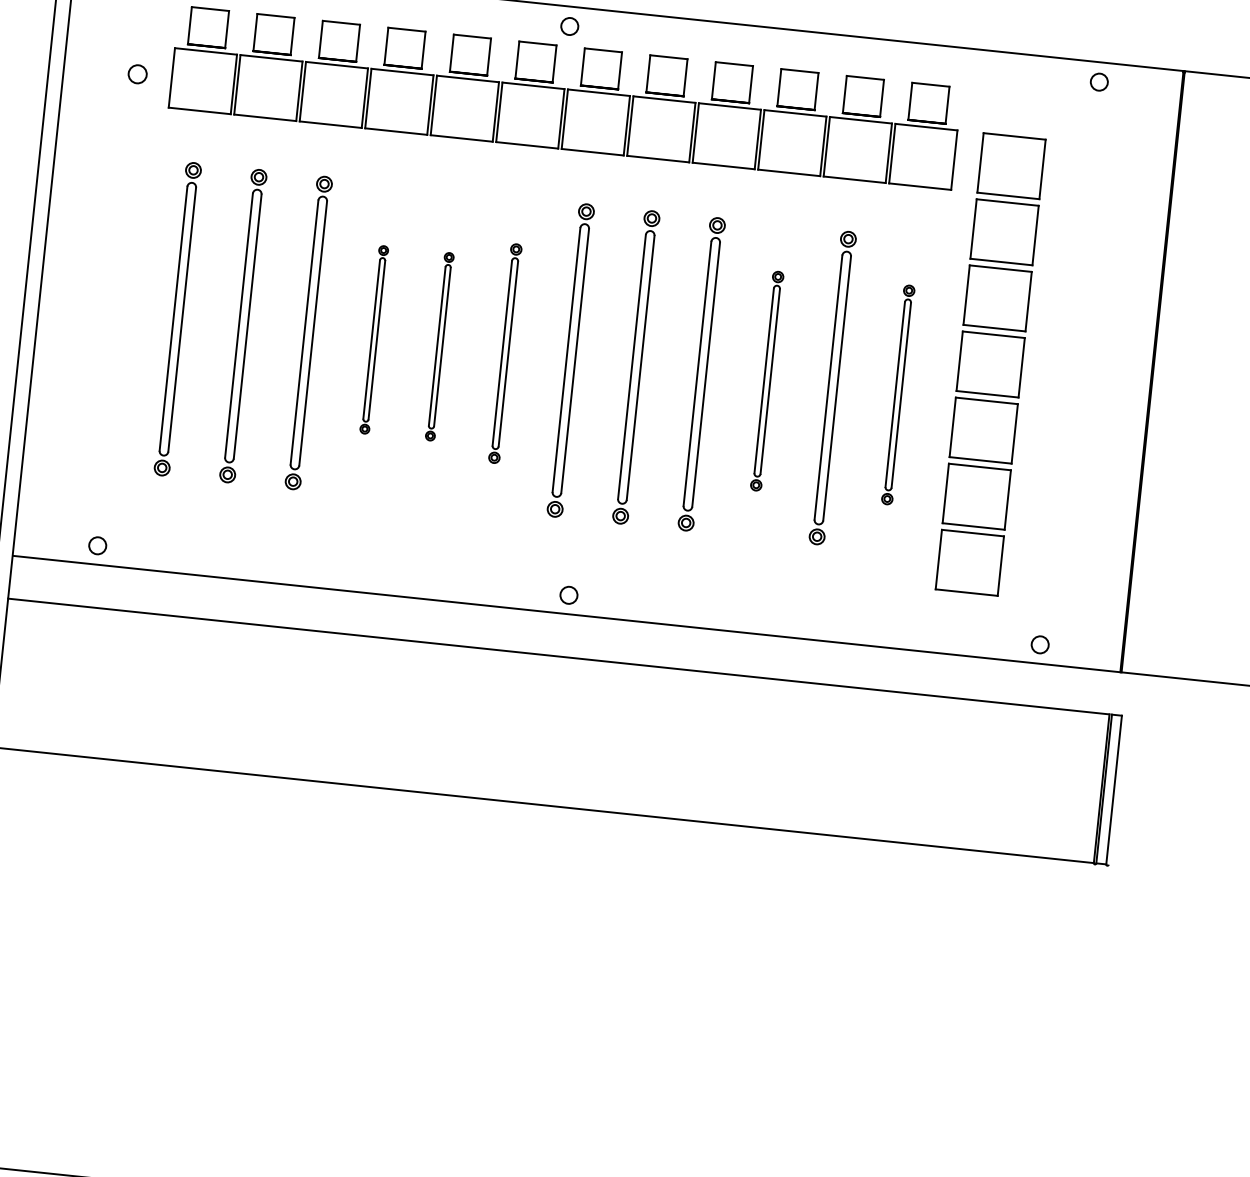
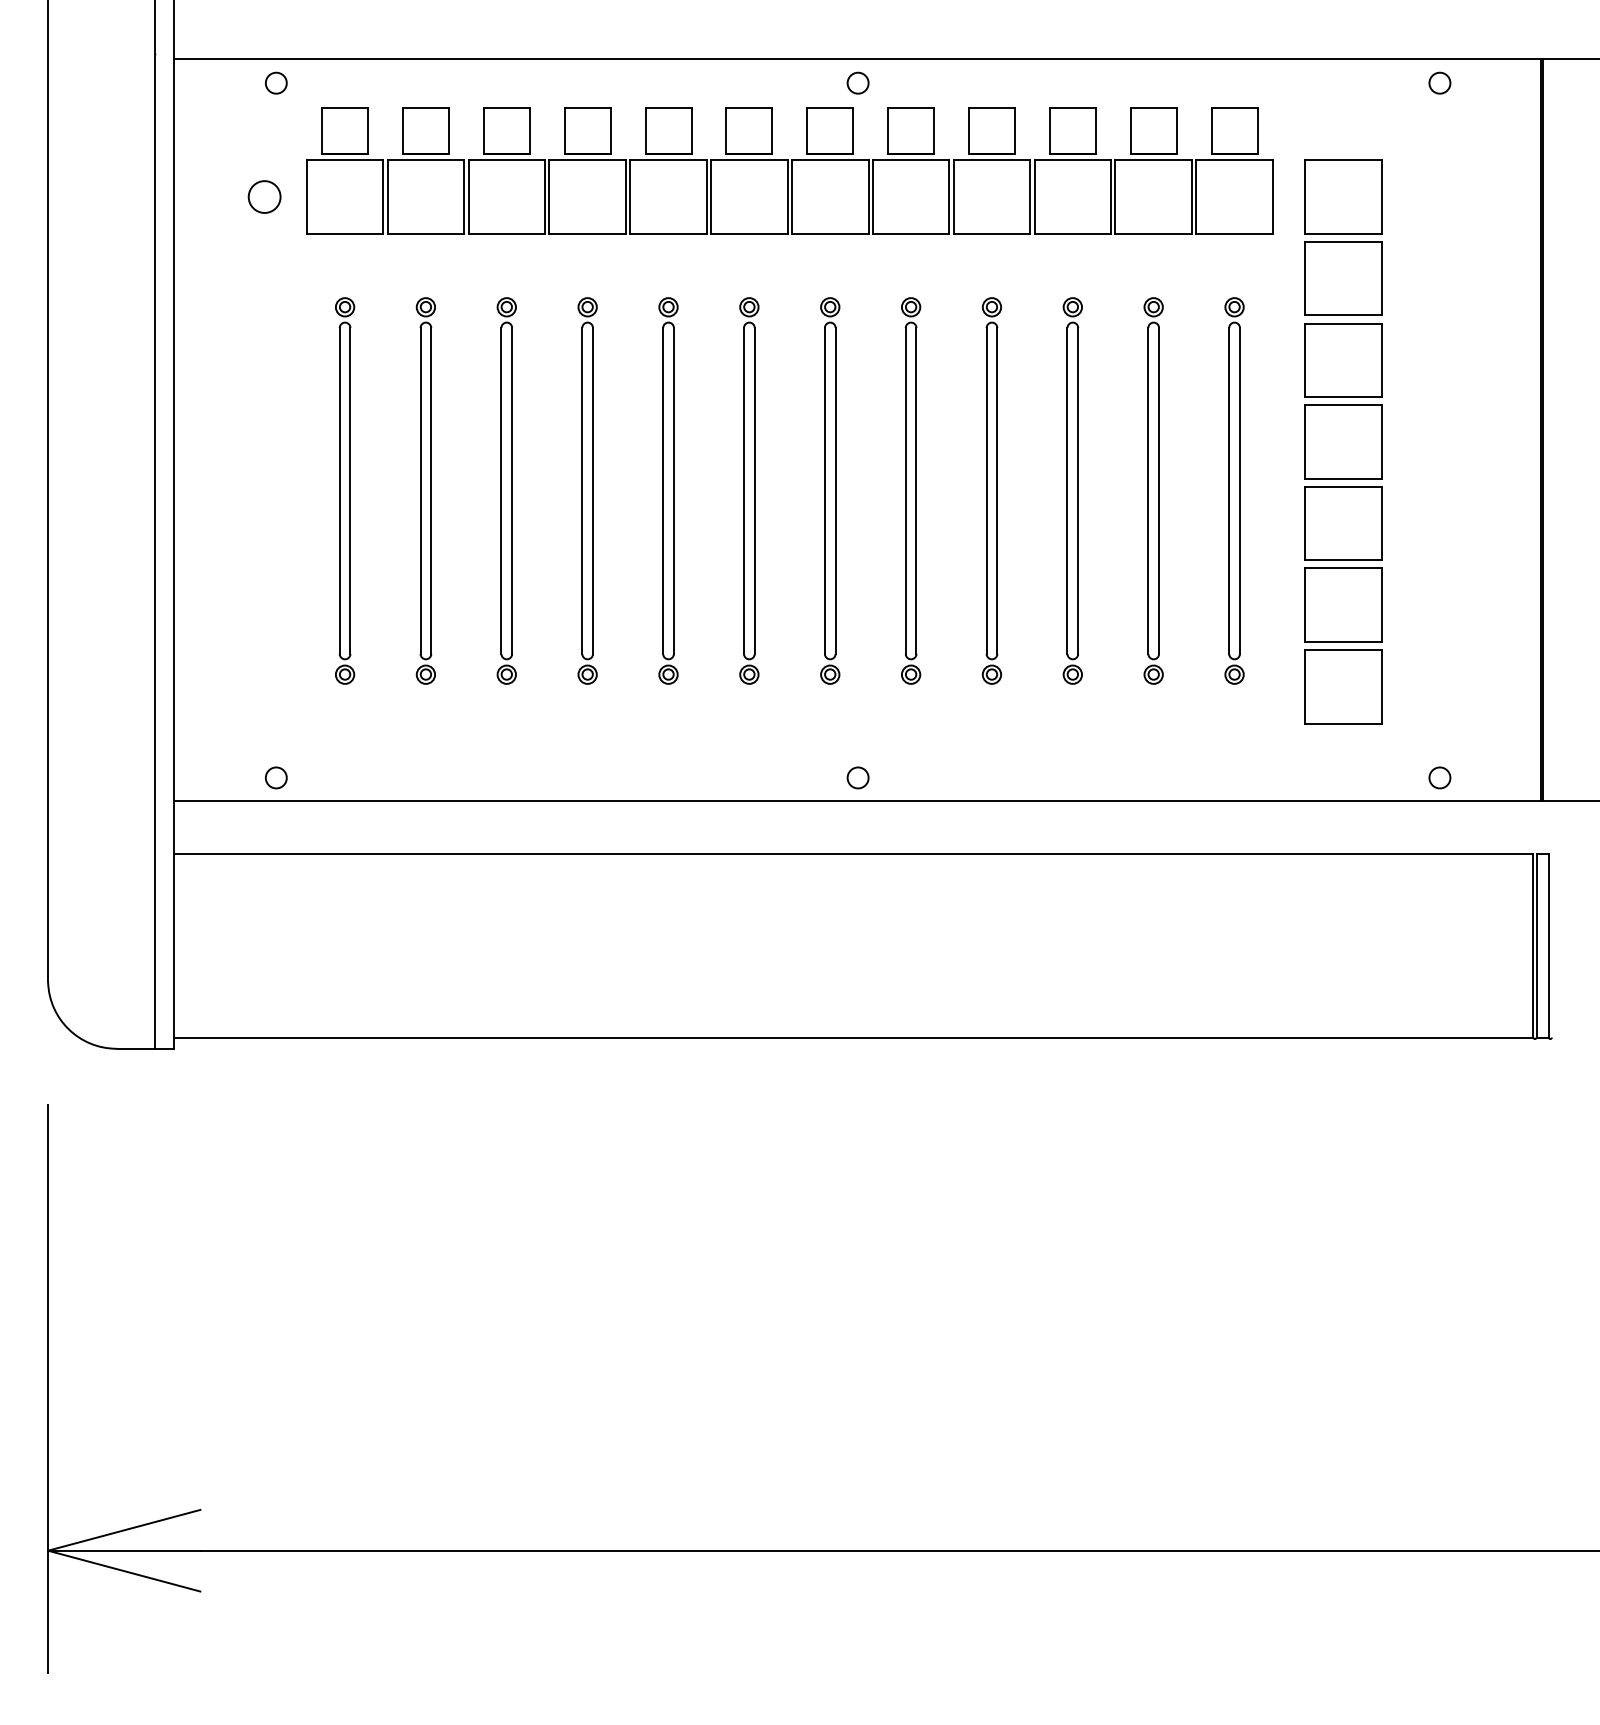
circle: (569, 25) -> (857, 82), moved
circle: (137, 73) -> (264, 196), size x1.43
part: (374, 339) -> (587, 490), size x1.67
part: (439, 346) -> (668, 490), size x1.67
part: (505, 353) -> (749, 490), size x1.43
part: (767, 380) -> (1072, 490), size x1.43
part: (898, 394) -> (1234, 490), size x1.43

